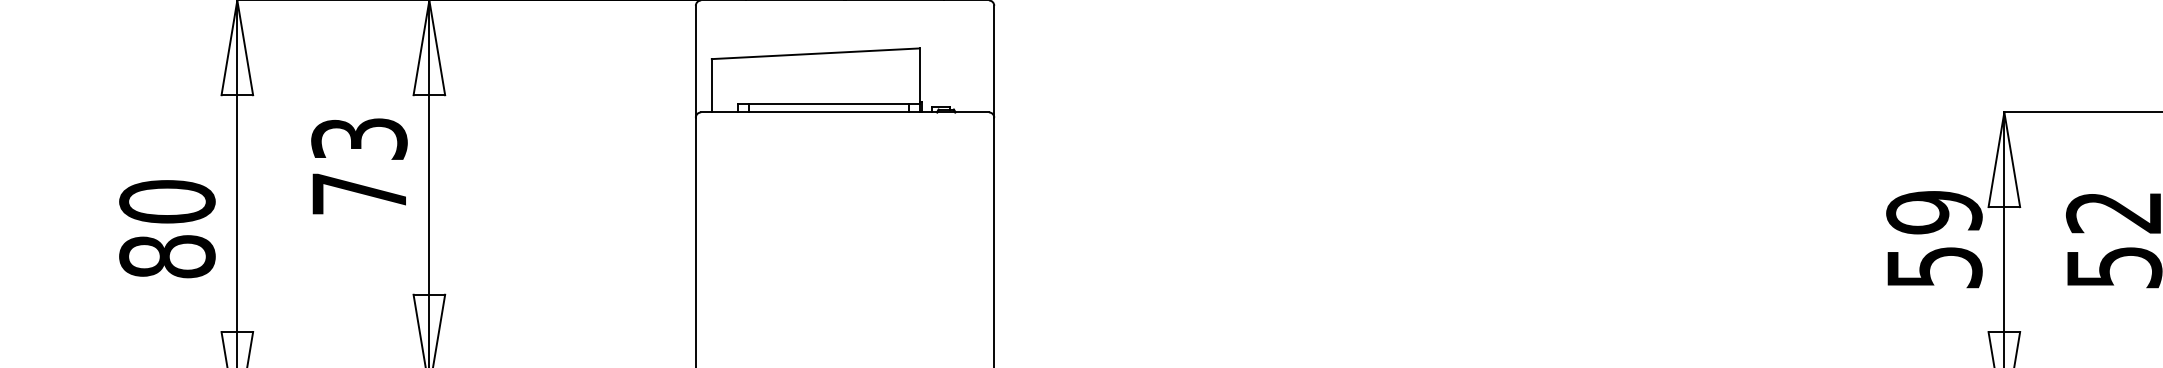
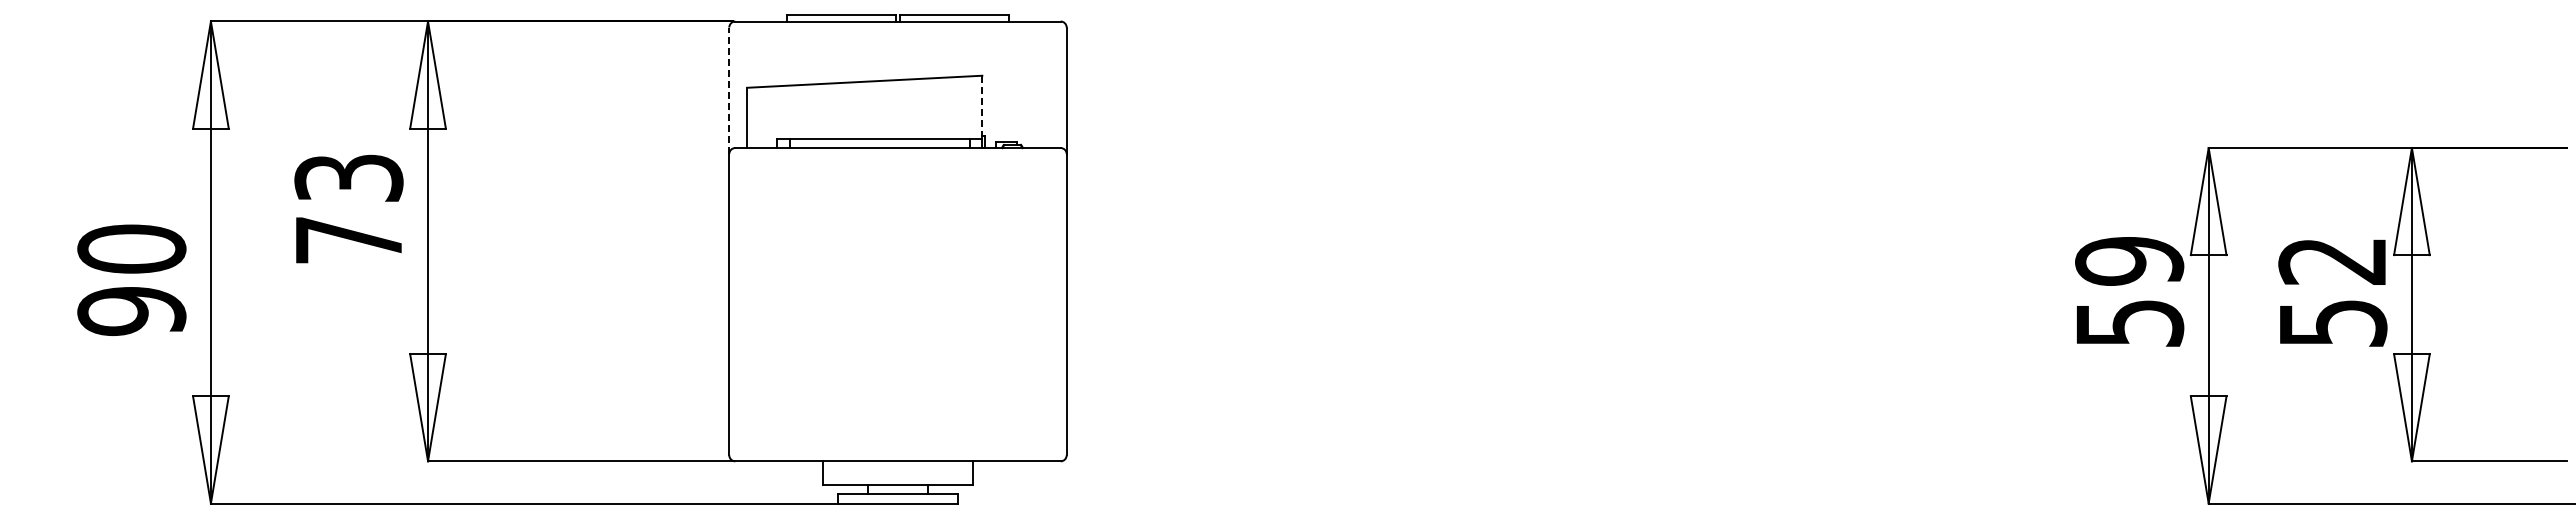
line: (696, 61) -> (729, 90), solid -> dashed
line: (919, 76) -> (982, 107), solid -> dashed
text: (167, 256) -> (131, 311), 80 -> 90

